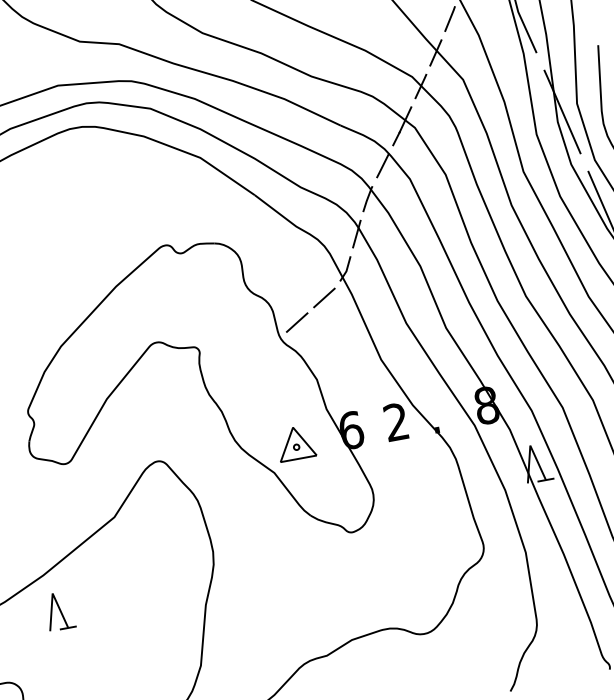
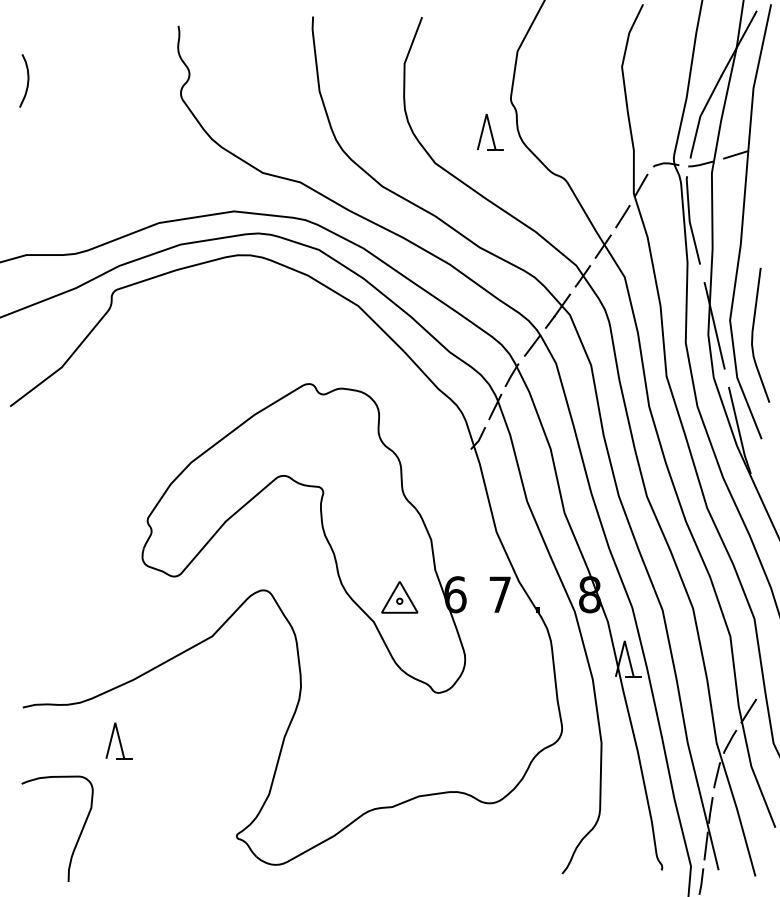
line: (324, 297) -> (452, 462), removed
line: (296, 322) -> (421, 481), removed
text: (395, 422) -> (499, 594), 2 -> 7
part: (59, 610) -> (118, 740), moved

